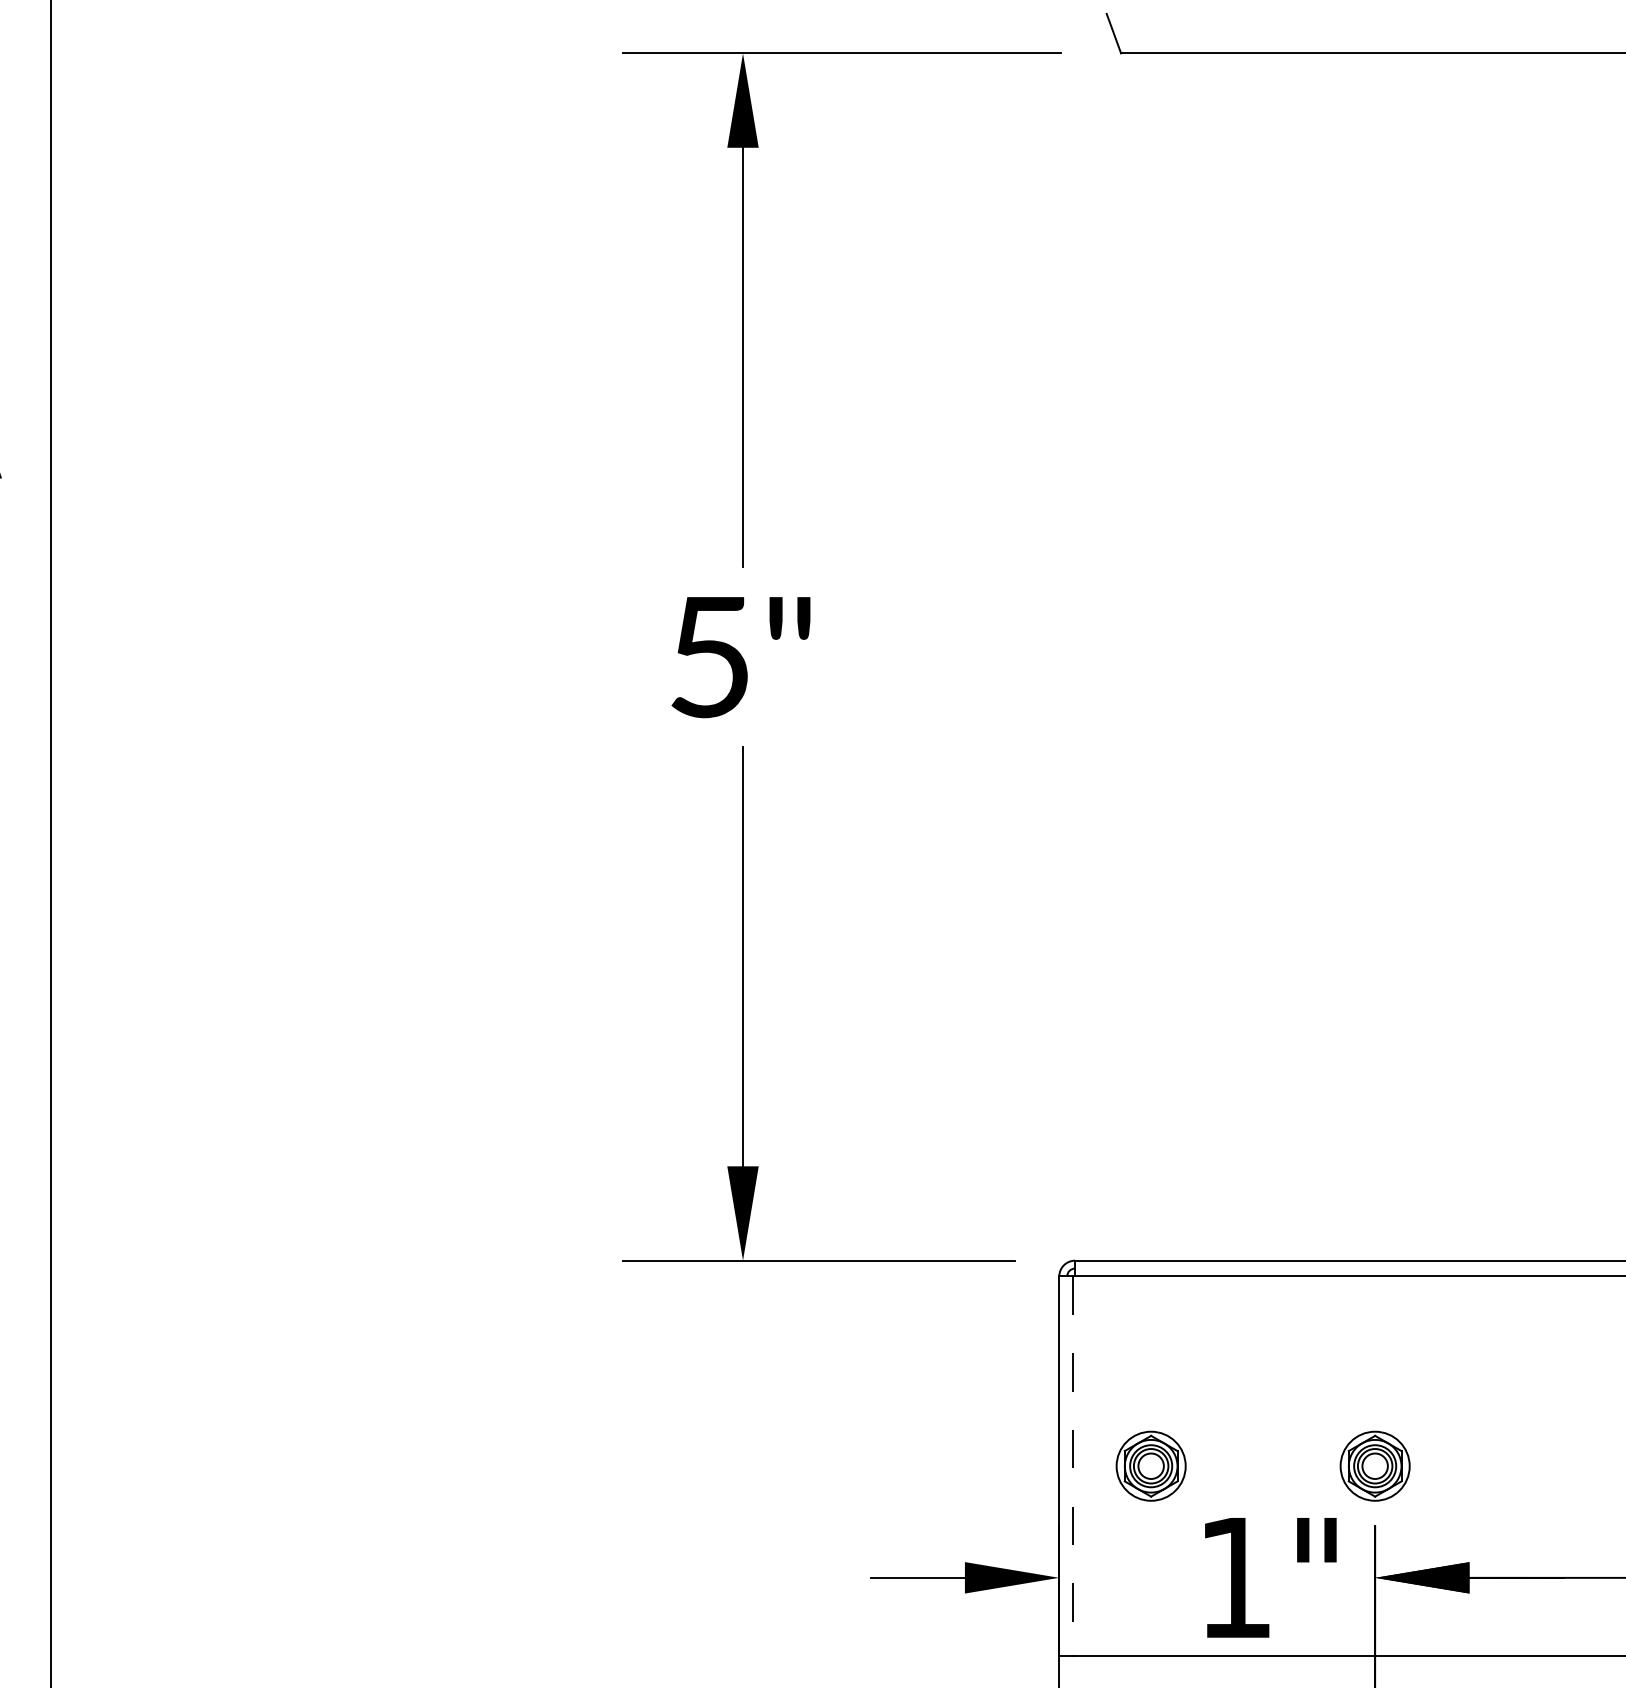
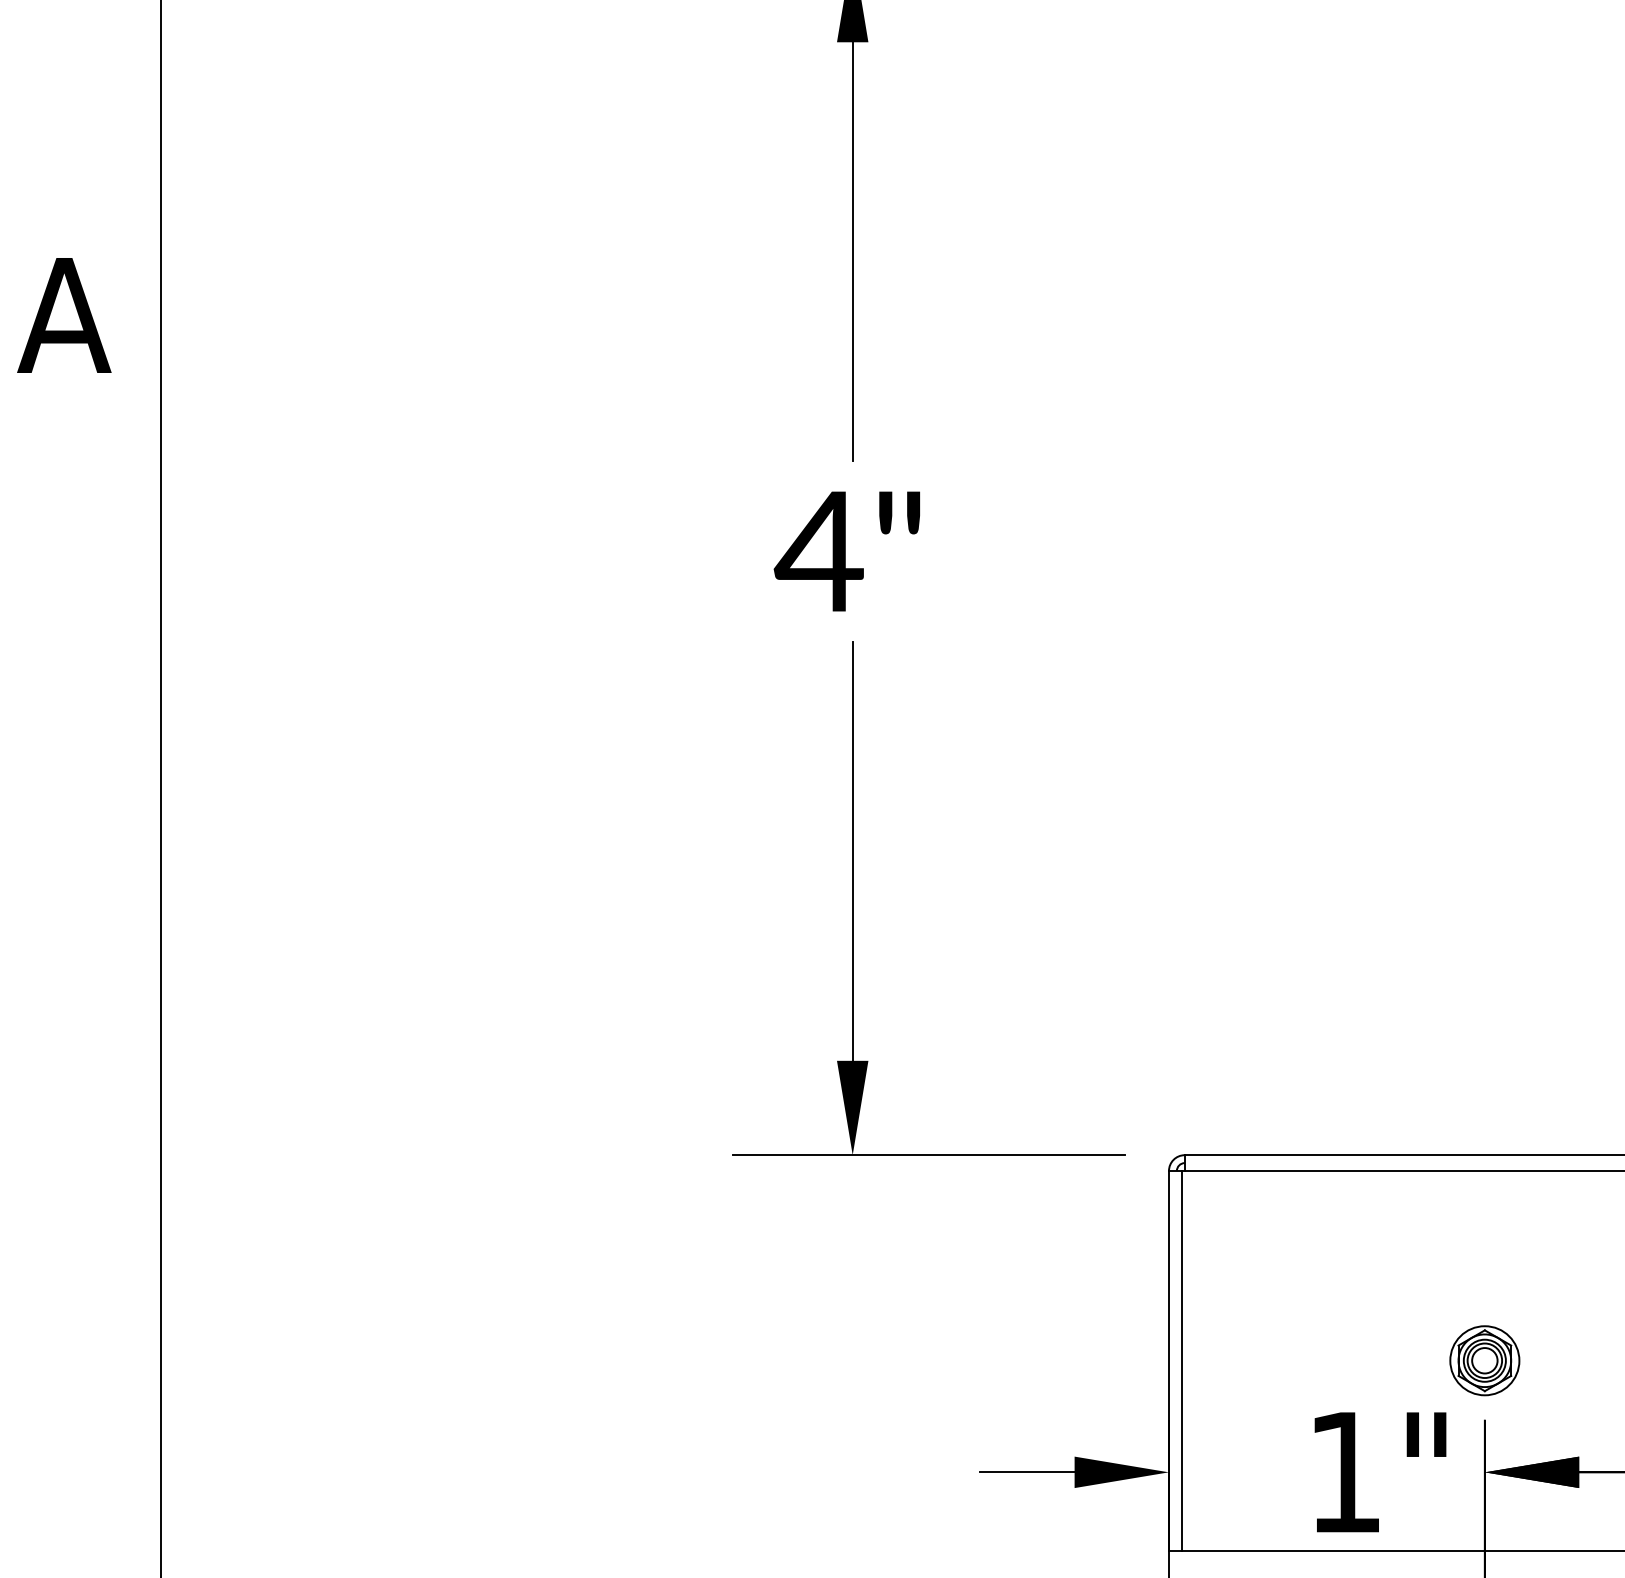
text: (709, 657) -> (819, 552), 5" -> 4"
part: (1150, 1465) -> (1260, 1360), removed
line: (1072, 1466) -> (1182, 1361), dashed -> solid

